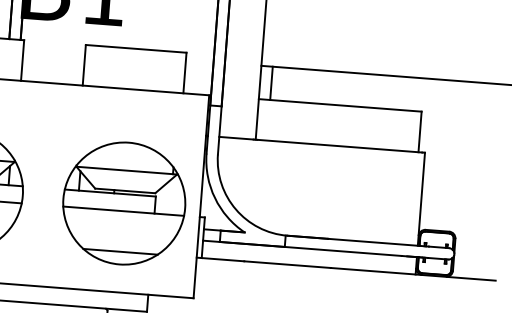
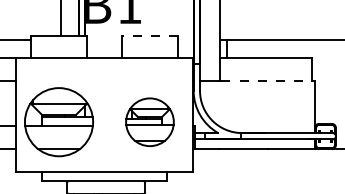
line: (135, 48) -> (149, 35), solid -> dashed
line: (341, 147) -> (268, 81), solid -> dashed
part: (123, 204) -> (149, 122), size x0.7

